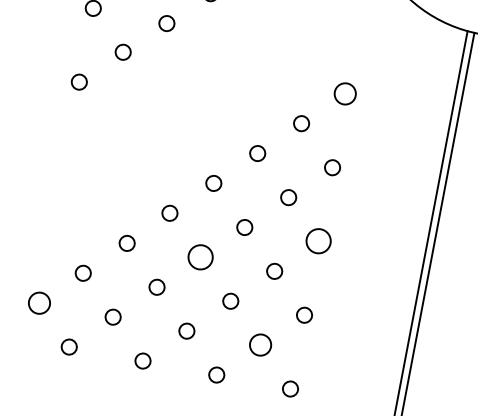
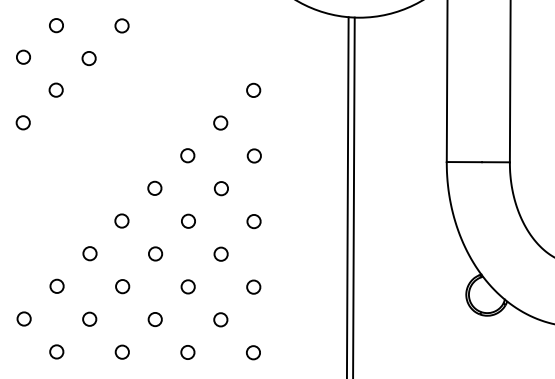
circle: (345, 92) -> (253, 89), size x0.71
circle: (317, 241) -> (253, 221), size x0.62
circle: (200, 256) -> (155, 253), size x0.62
circle: (38, 302) -> (23, 318), size x0.71
circle: (260, 344) -> (220, 319), size x0.71

